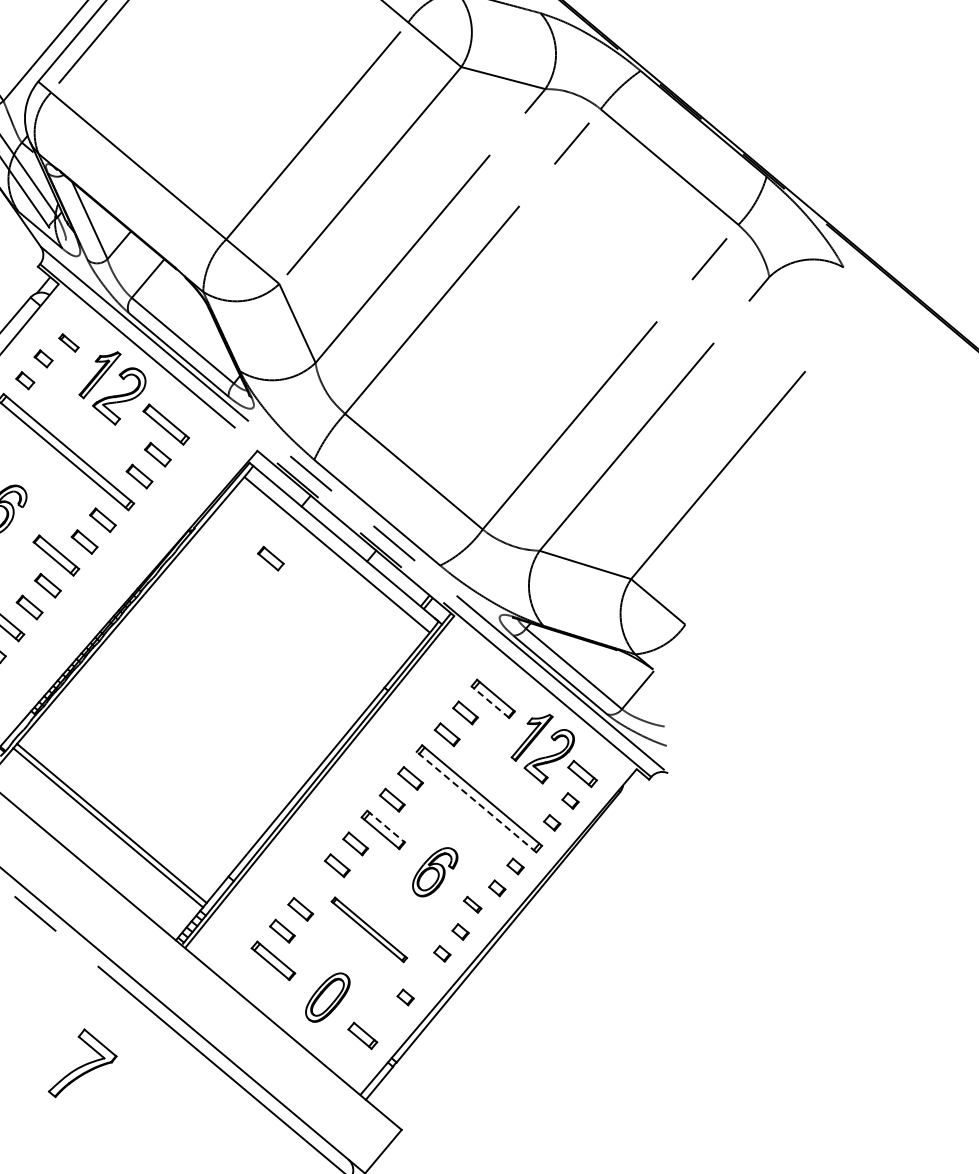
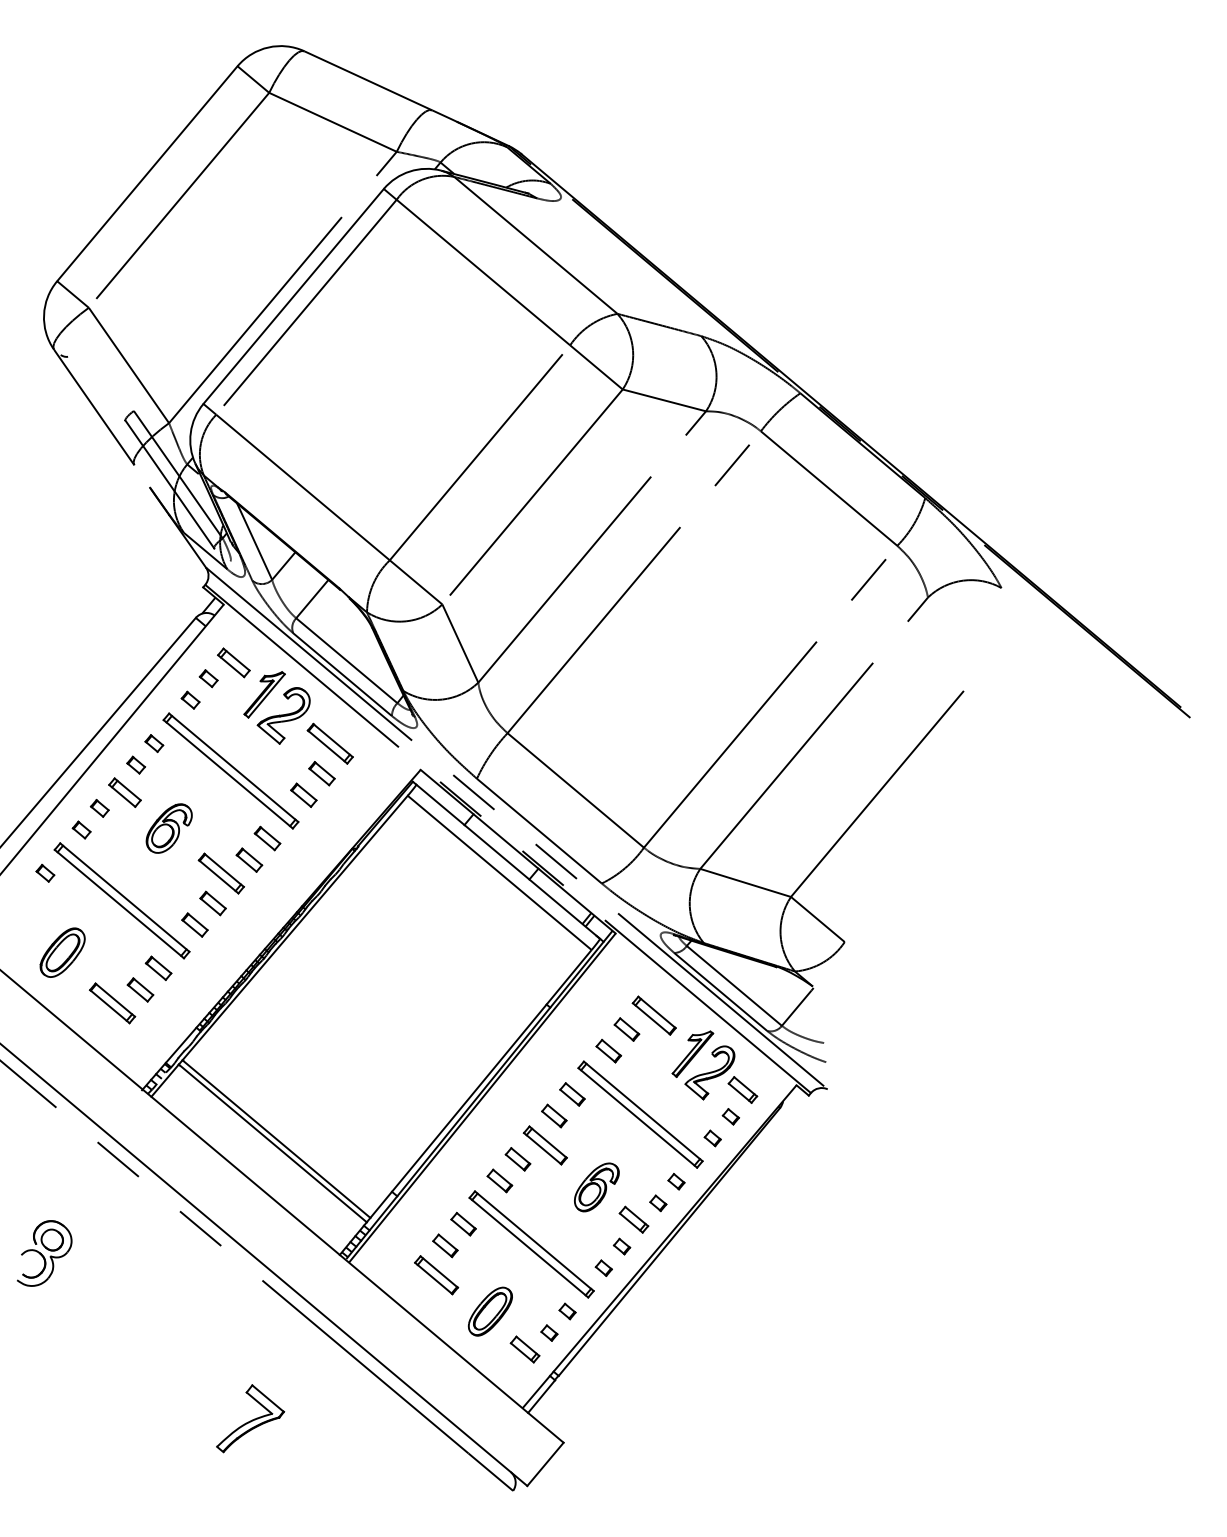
part: (68, 342) -> (233, 662), size x1.67
part: (270, 558) -> (433, 876), removed
line: (490, 701) -> (651, 1018), dashed -> solid
line: (476, 801) -> (637, 1117), dashed -> solid
line: (386, 826) -> (548, 1142), dashed -> solid
part: (472, 904) -> (633, 1219), size x1.67
part: (369, 929) -> (531, 1244), size x1.67
part: (387, 1018) -> (549, 1332), added
part: (82, 1063) -> (250, 1418), moved

